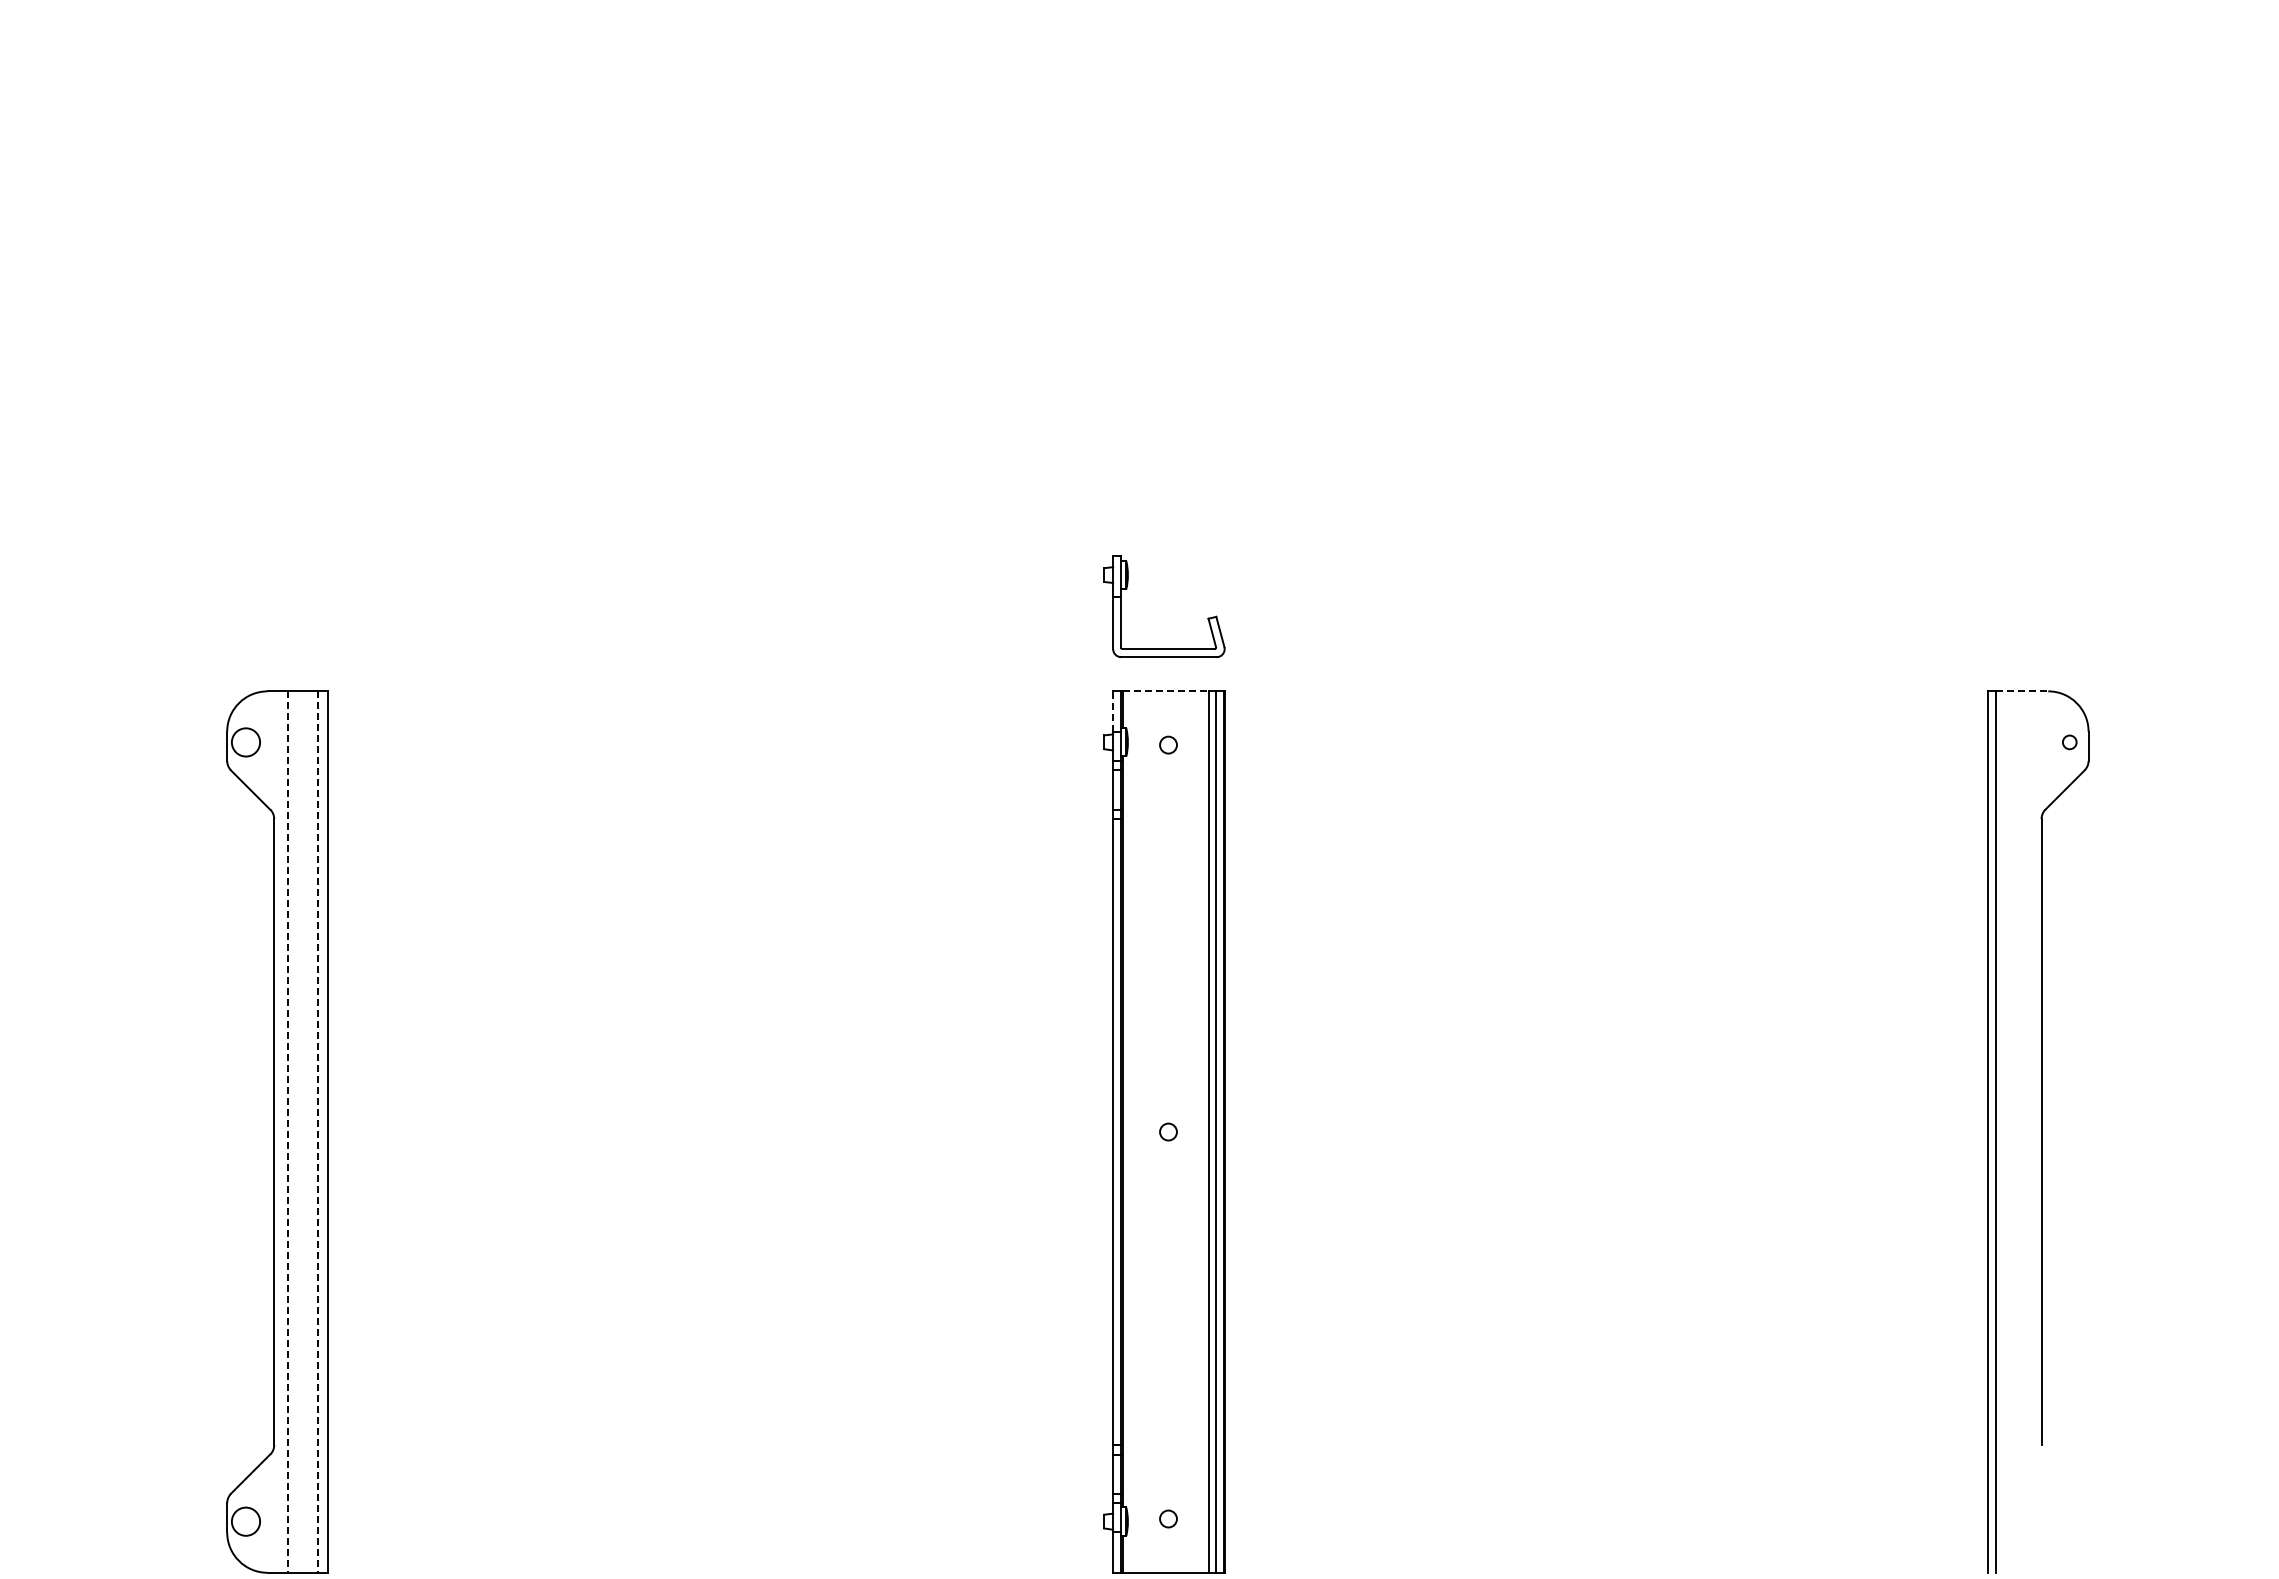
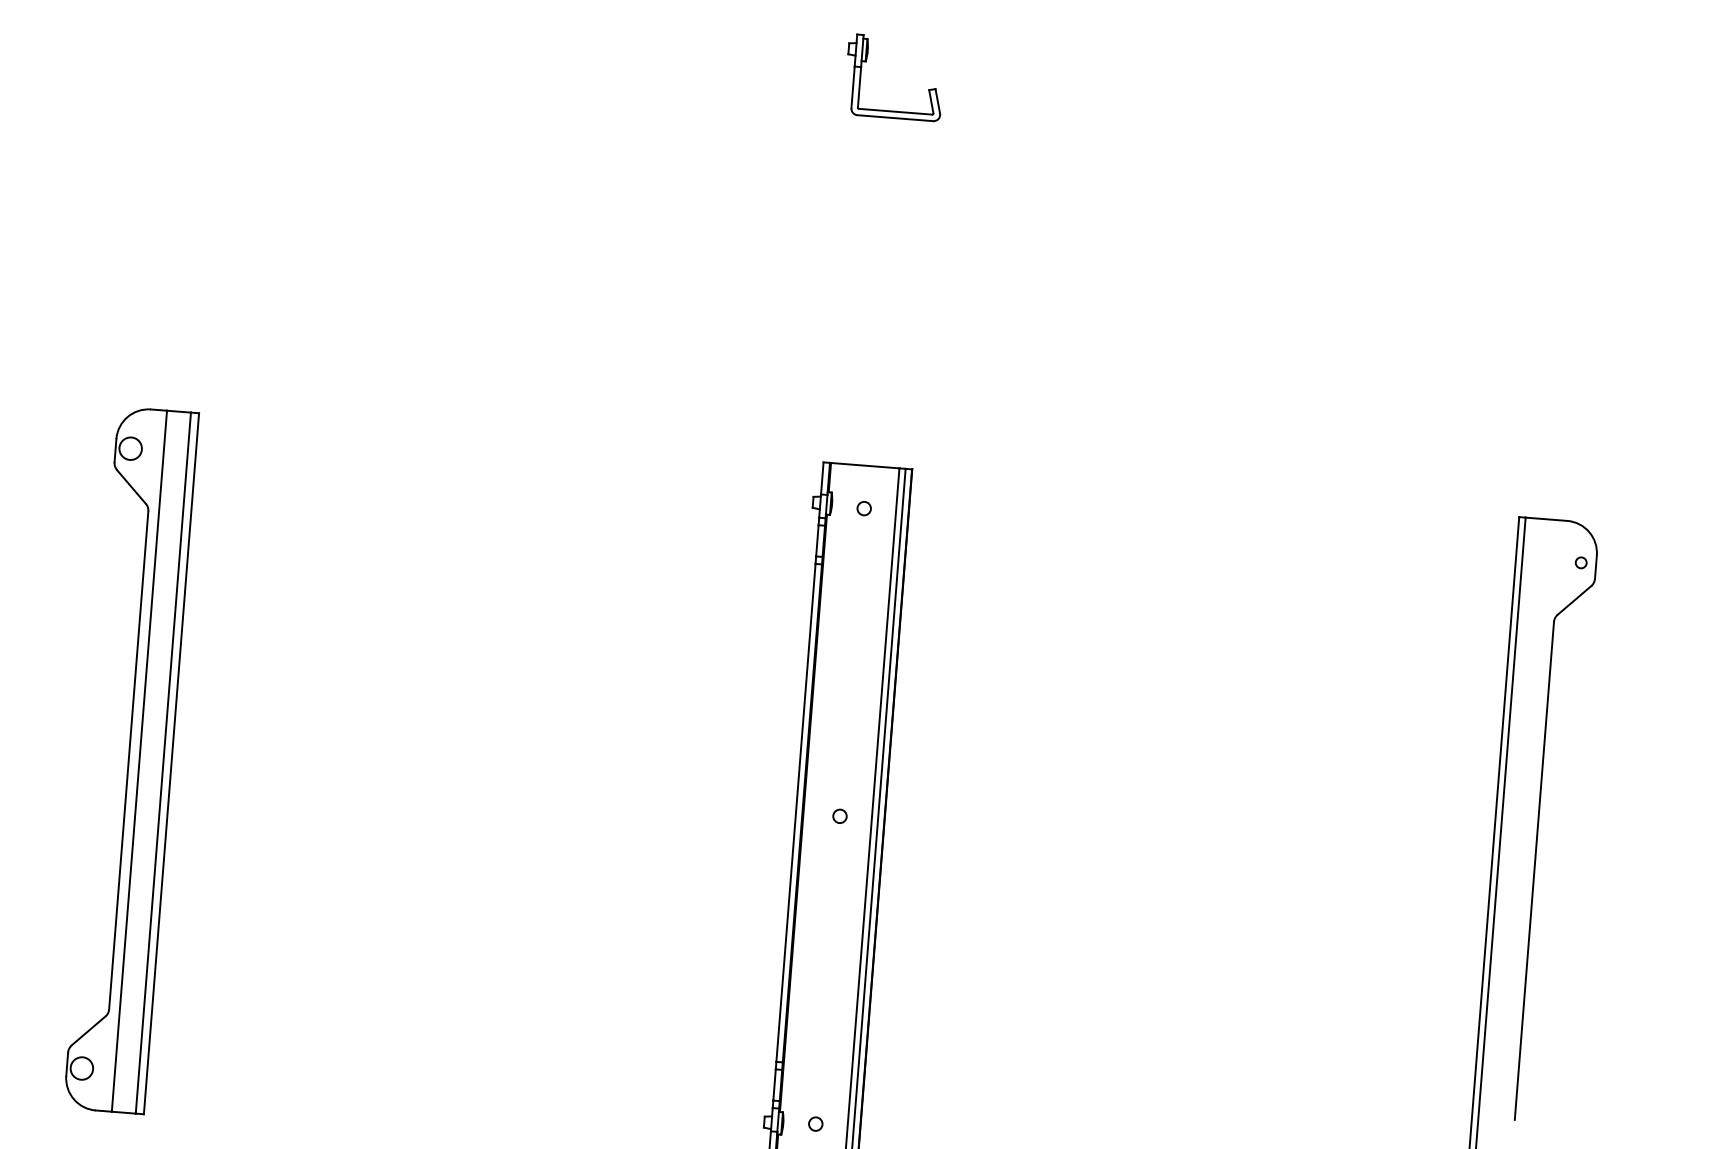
part: (1127, 589) -> (866, 61), moved
line: (1165, 691) -> (865, 465), dashed -> solid
line: (2022, 691) -> (1546, 519), dashed -> solid
line: (1113, 711) -> (822, 478), dashed -> solid
line: (287, 1132) -> (139, 761), dashed -> solid
line: (317, 1132) -> (163, 763), dashed -> solid

